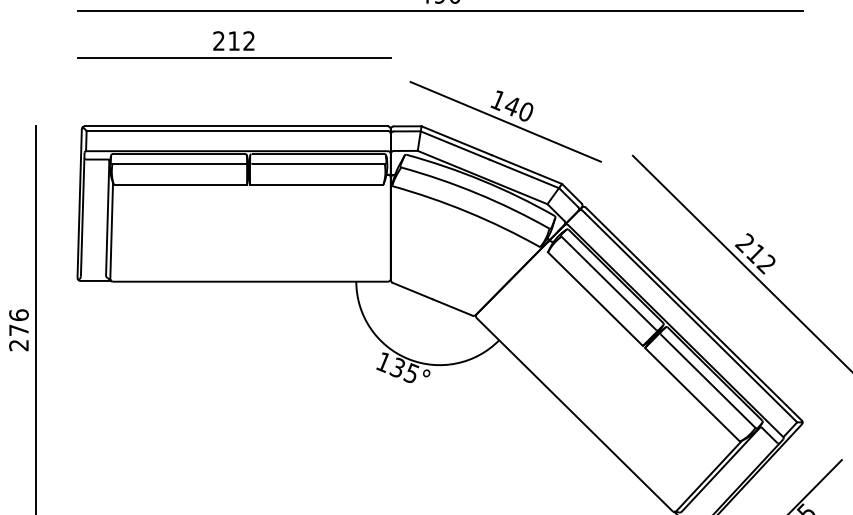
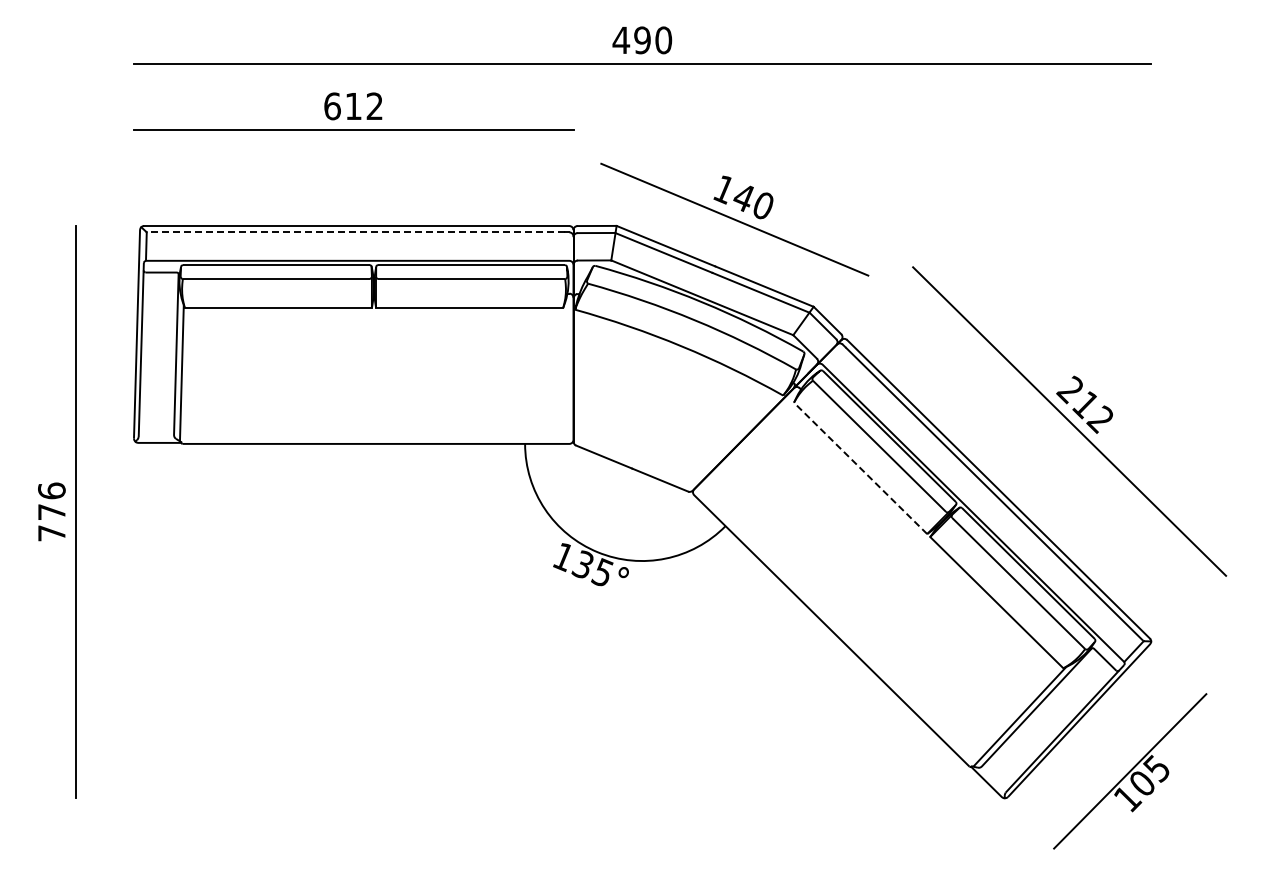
text: (219, 41) -> (332, 106), 212 -> 612
line: (235, 130) -> (355, 232), solid -> dashed
line: (595, 299) -> (860, 468), solid -> dashed
text: (18, 345) -> (51, 533), 276 -> 776

